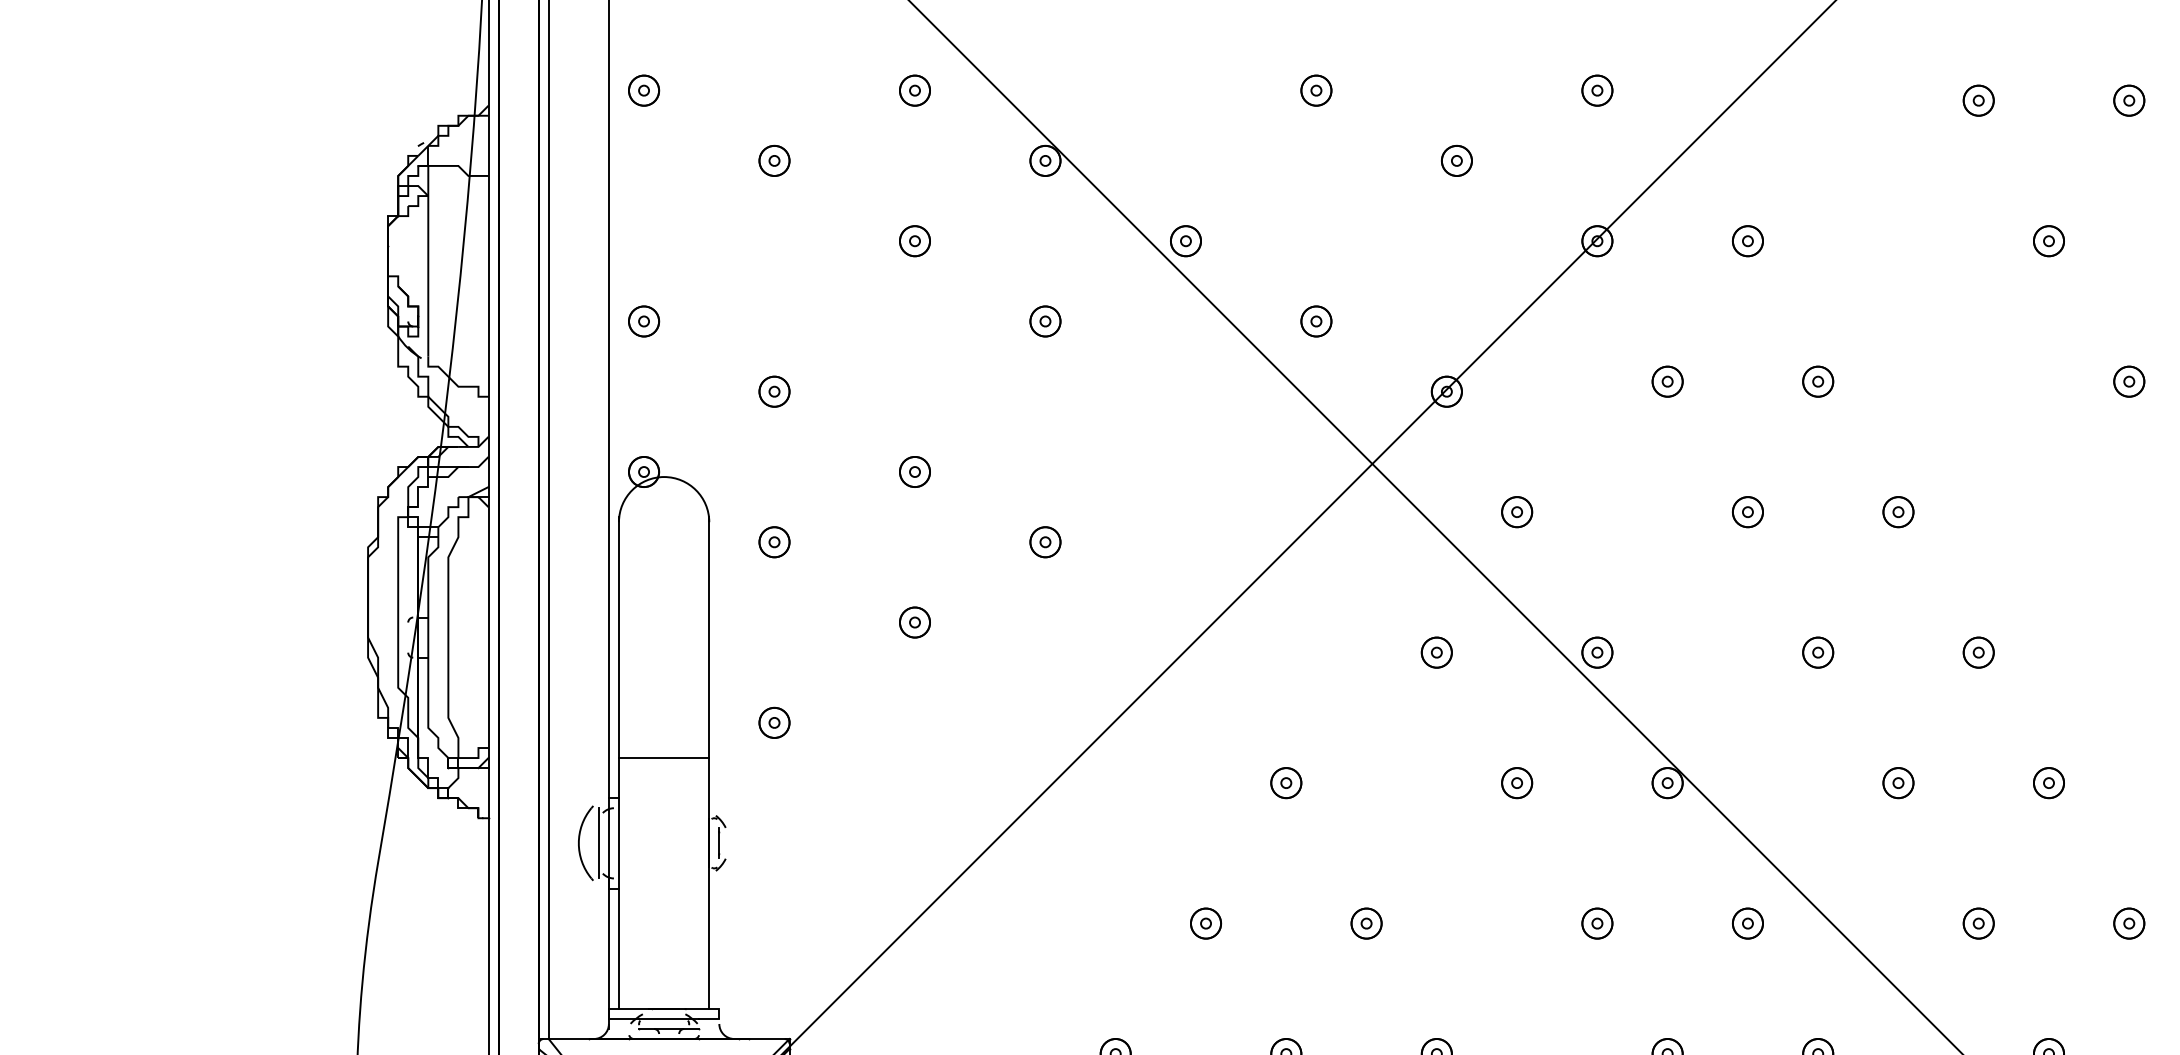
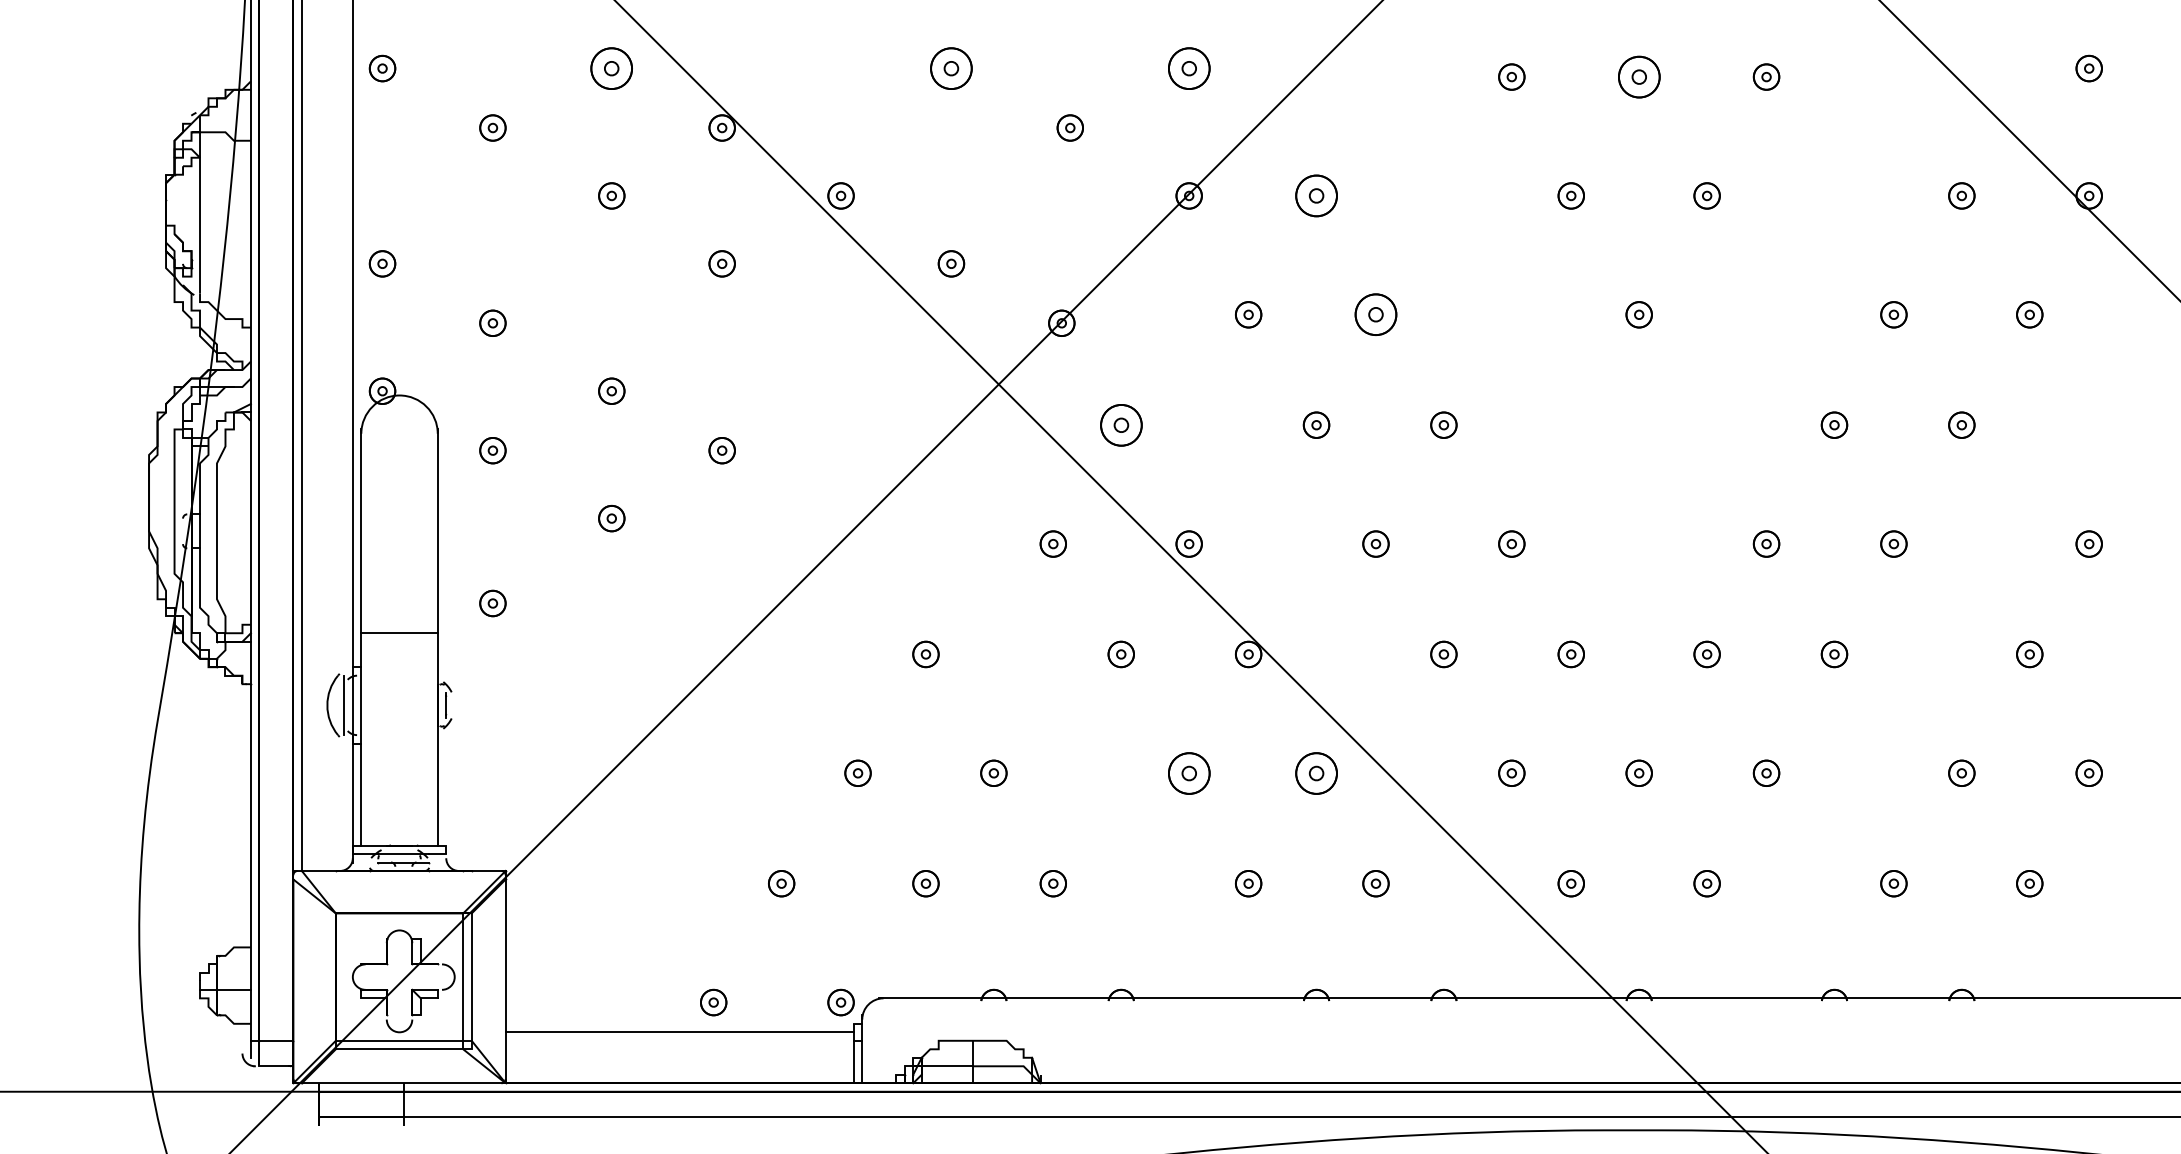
part: (914, 90) -> (611, 68), size x1.6
part: (1316, 90) -> (951, 68), size x1.6
part: (1596, 90) -> (1188, 68), size x1.6
part: (2128, 100) -> (1638, 76), size x1.6
part: (1747, 240) -> (1316, 195), size x1.6
part: (1817, 381) -> (1375, 314), size x1.6
part: (1516, 511) -> (1120, 424), size x1.6
part: (1596, 922) -> (1188, 772), size x1.6
part: (1747, 922) -> (1316, 772), size x1.6

